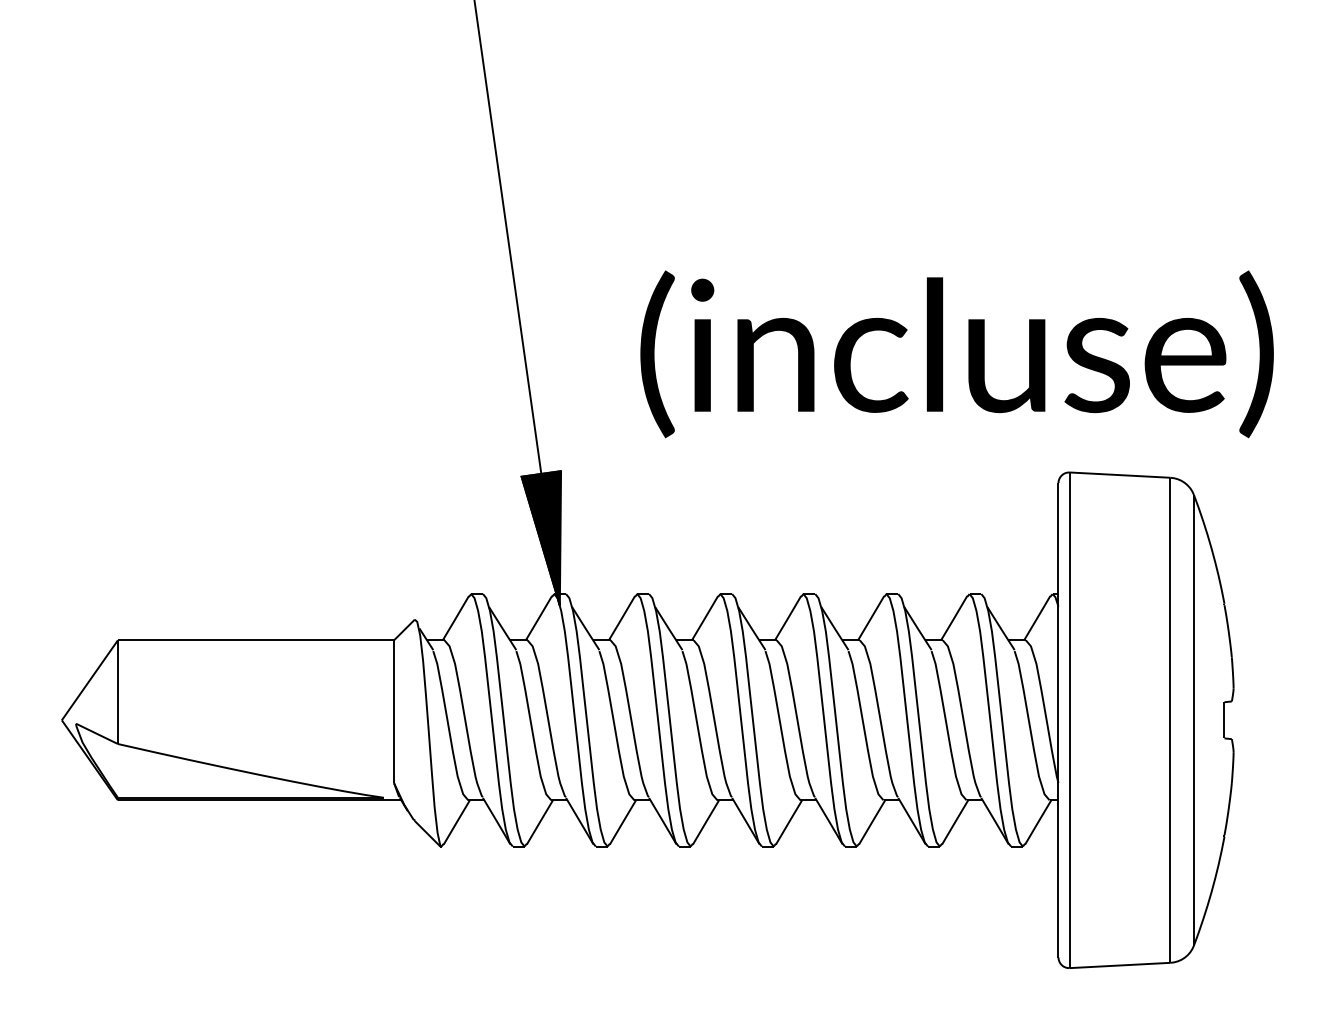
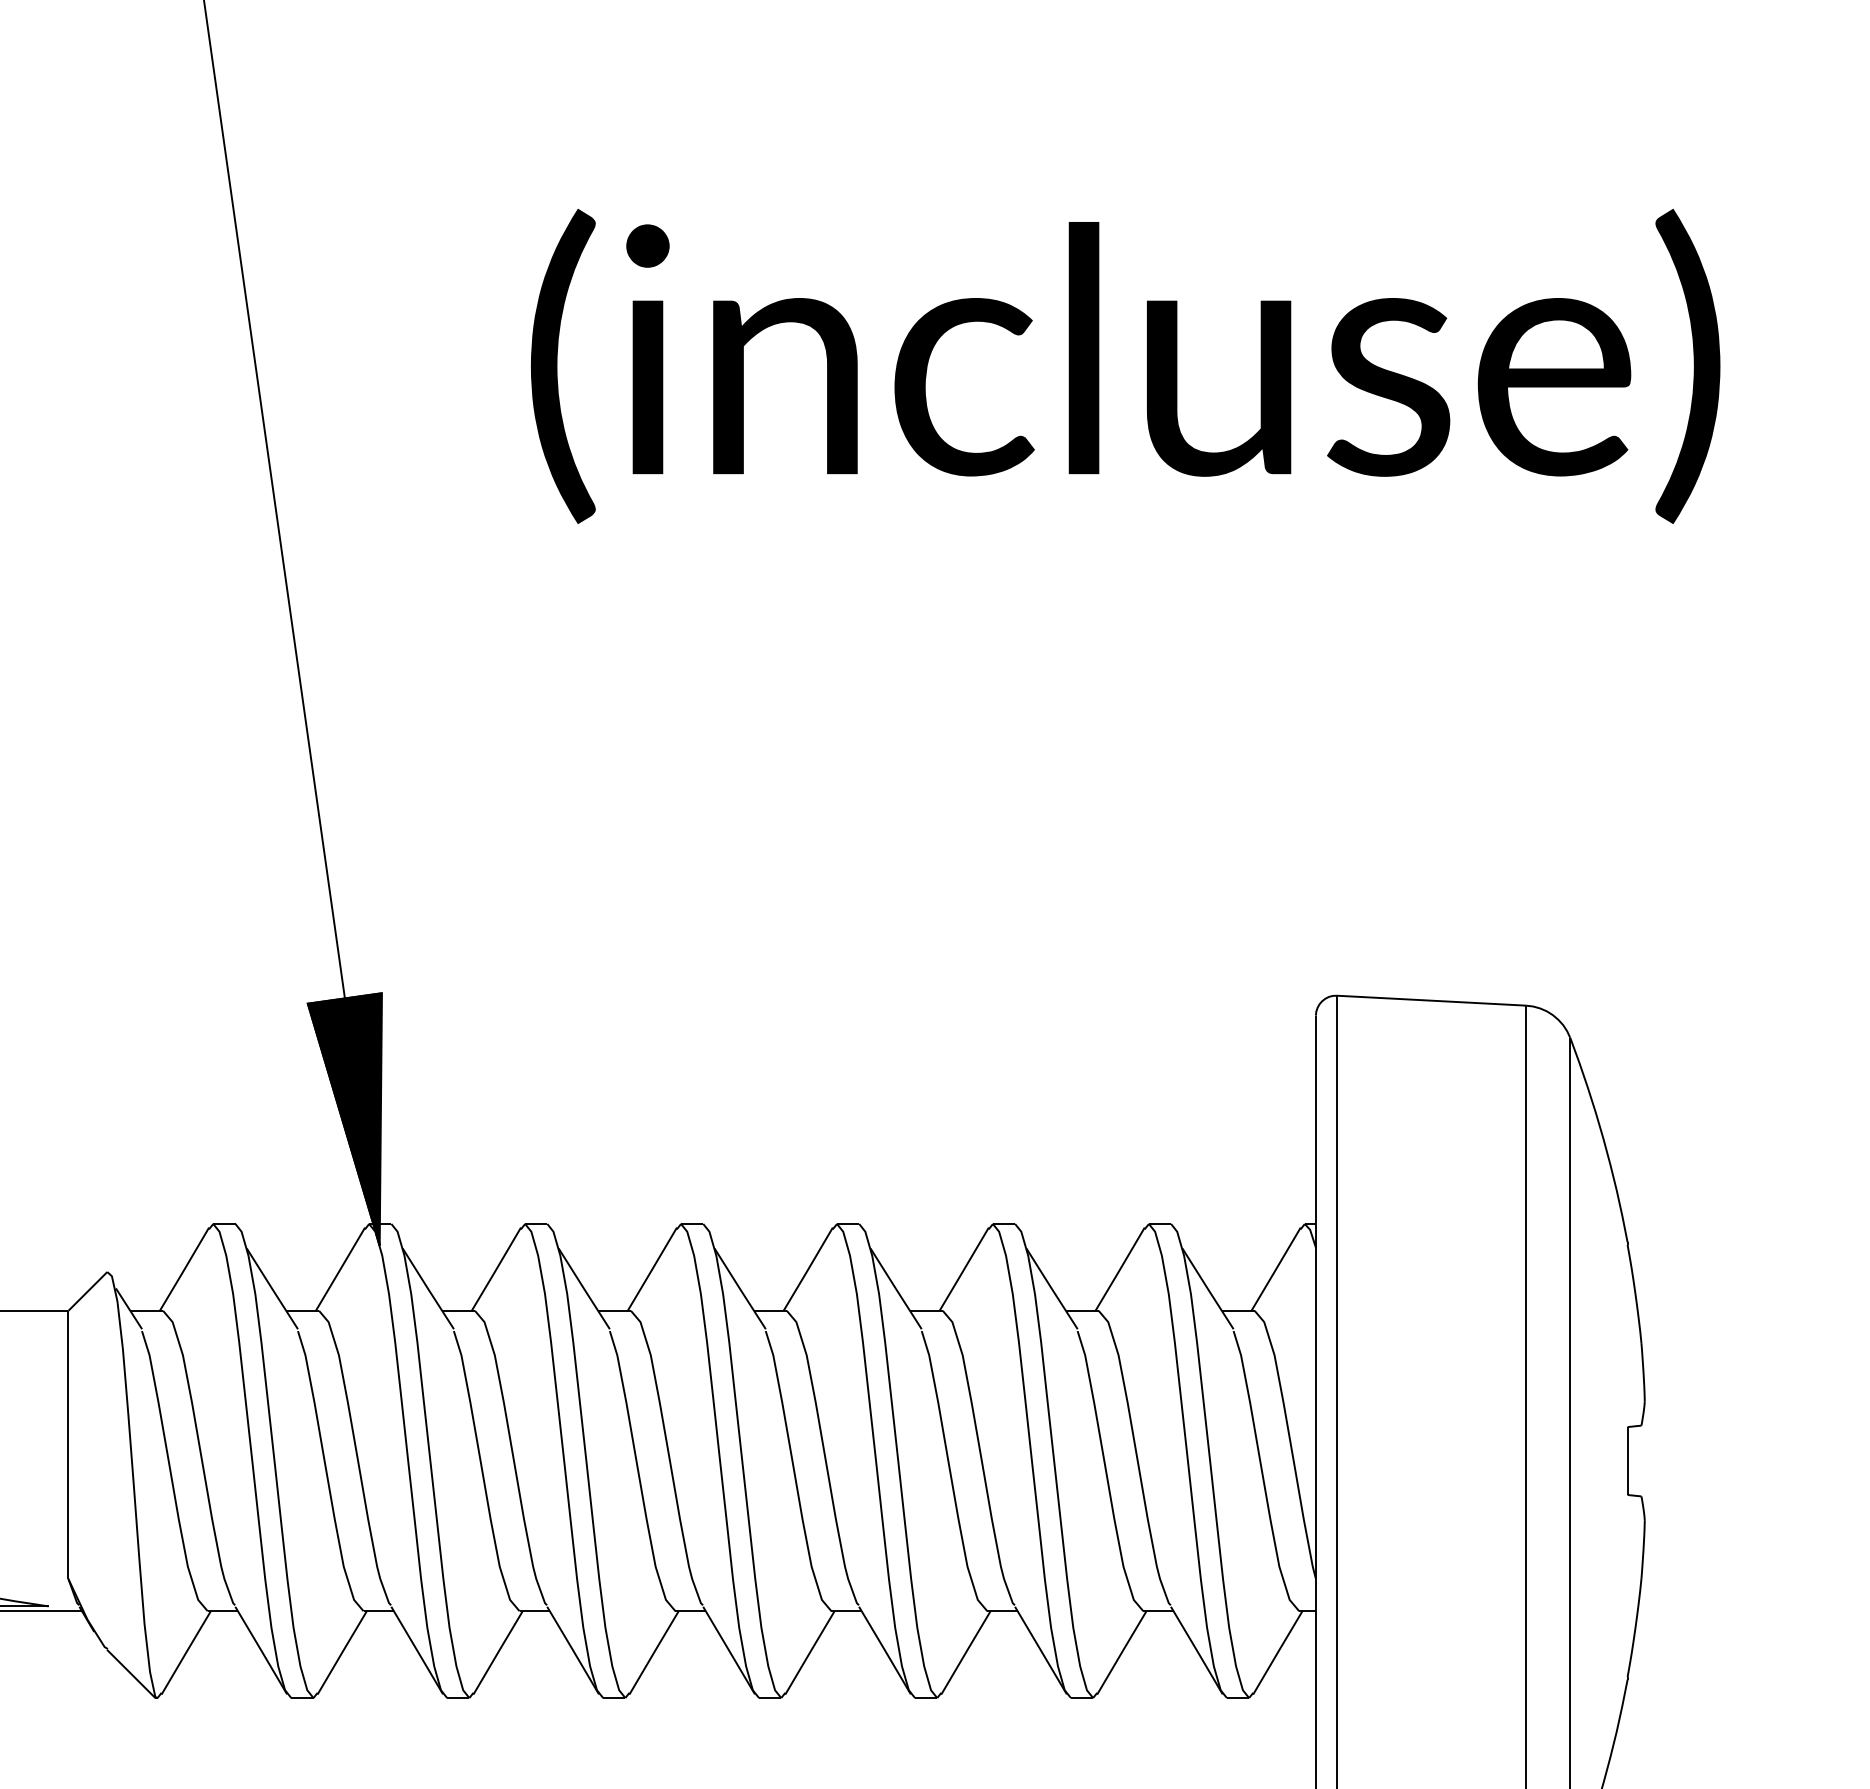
text: (956, 354) -> (1124, 366), moved

